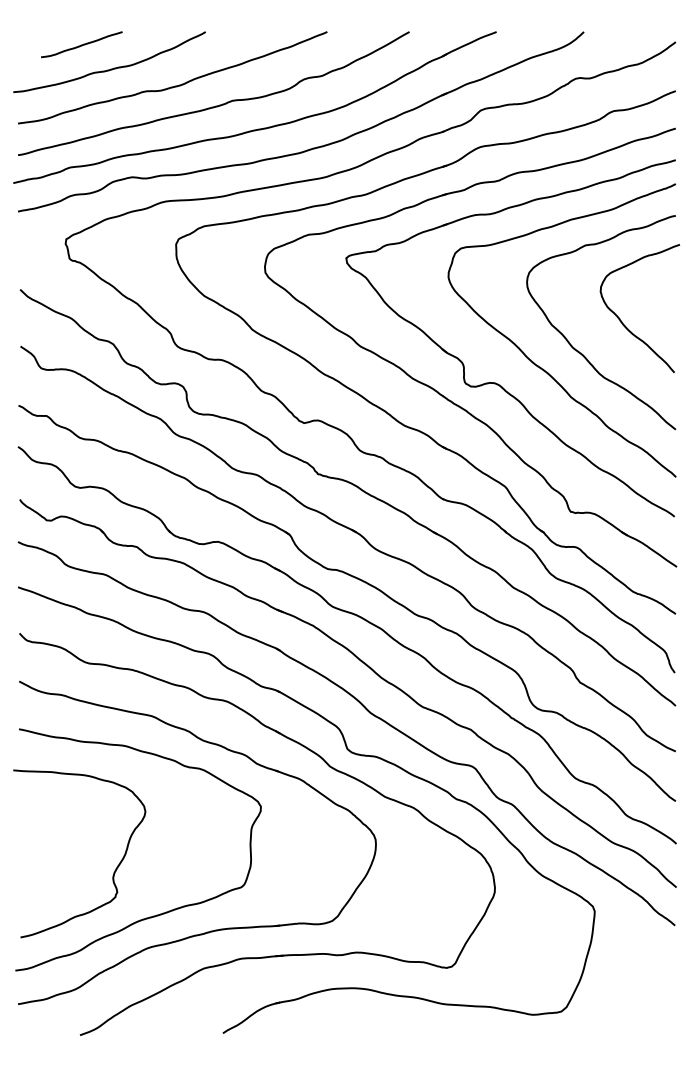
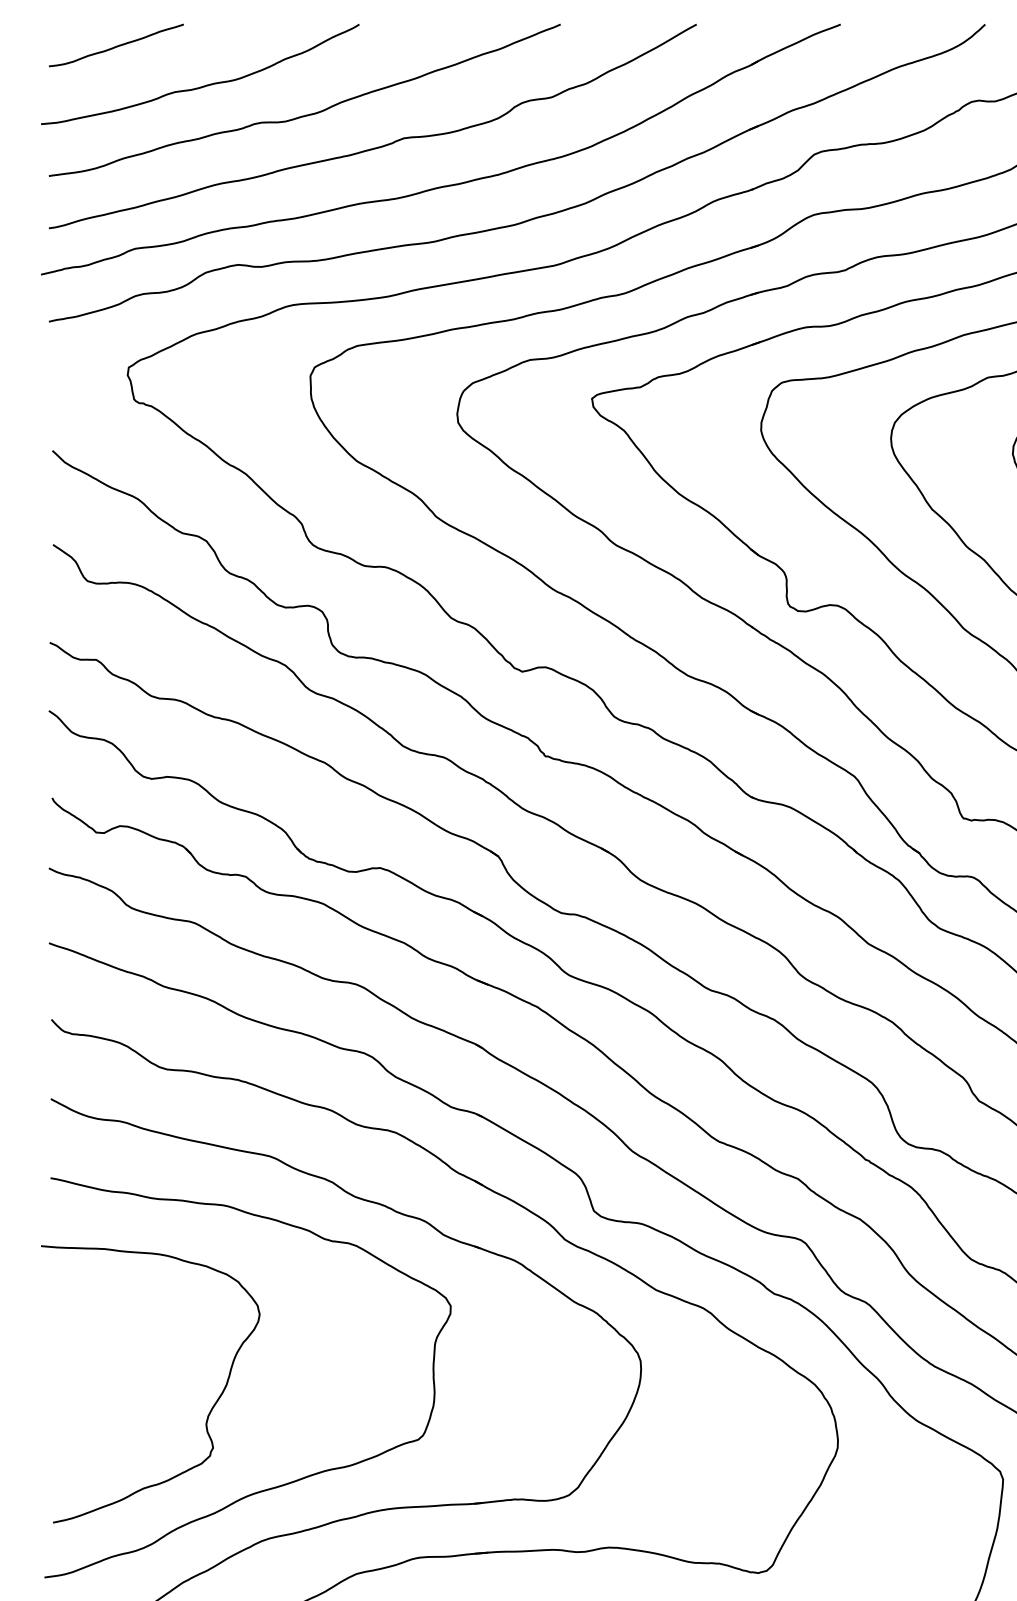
curve: (81, 44) -> (115, 45), moved

